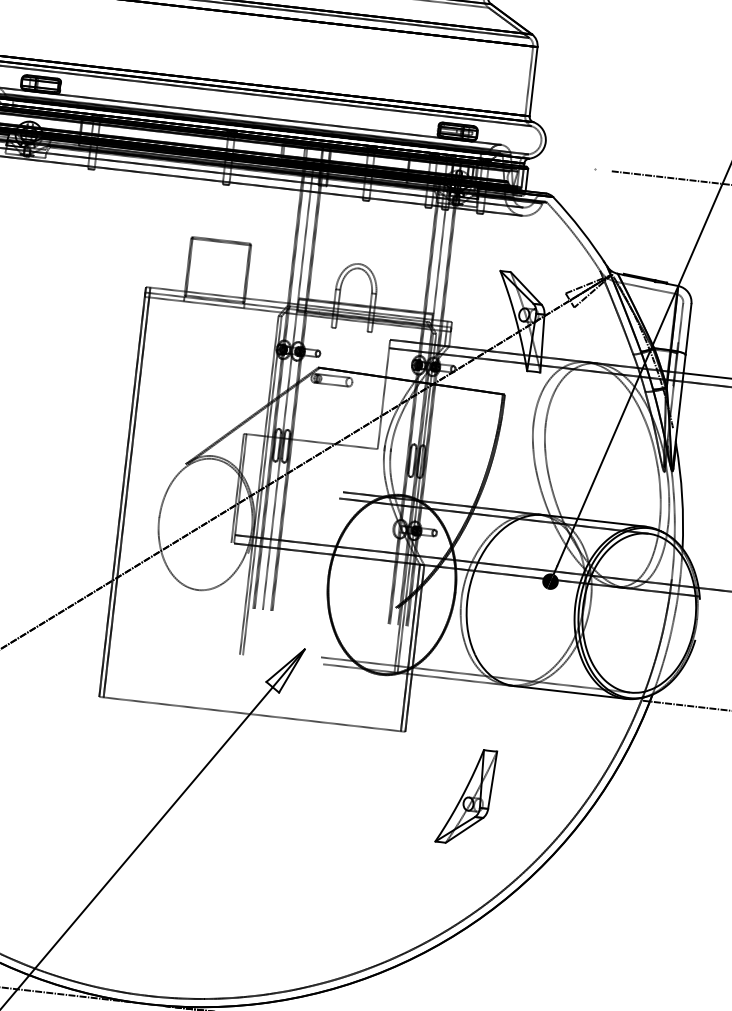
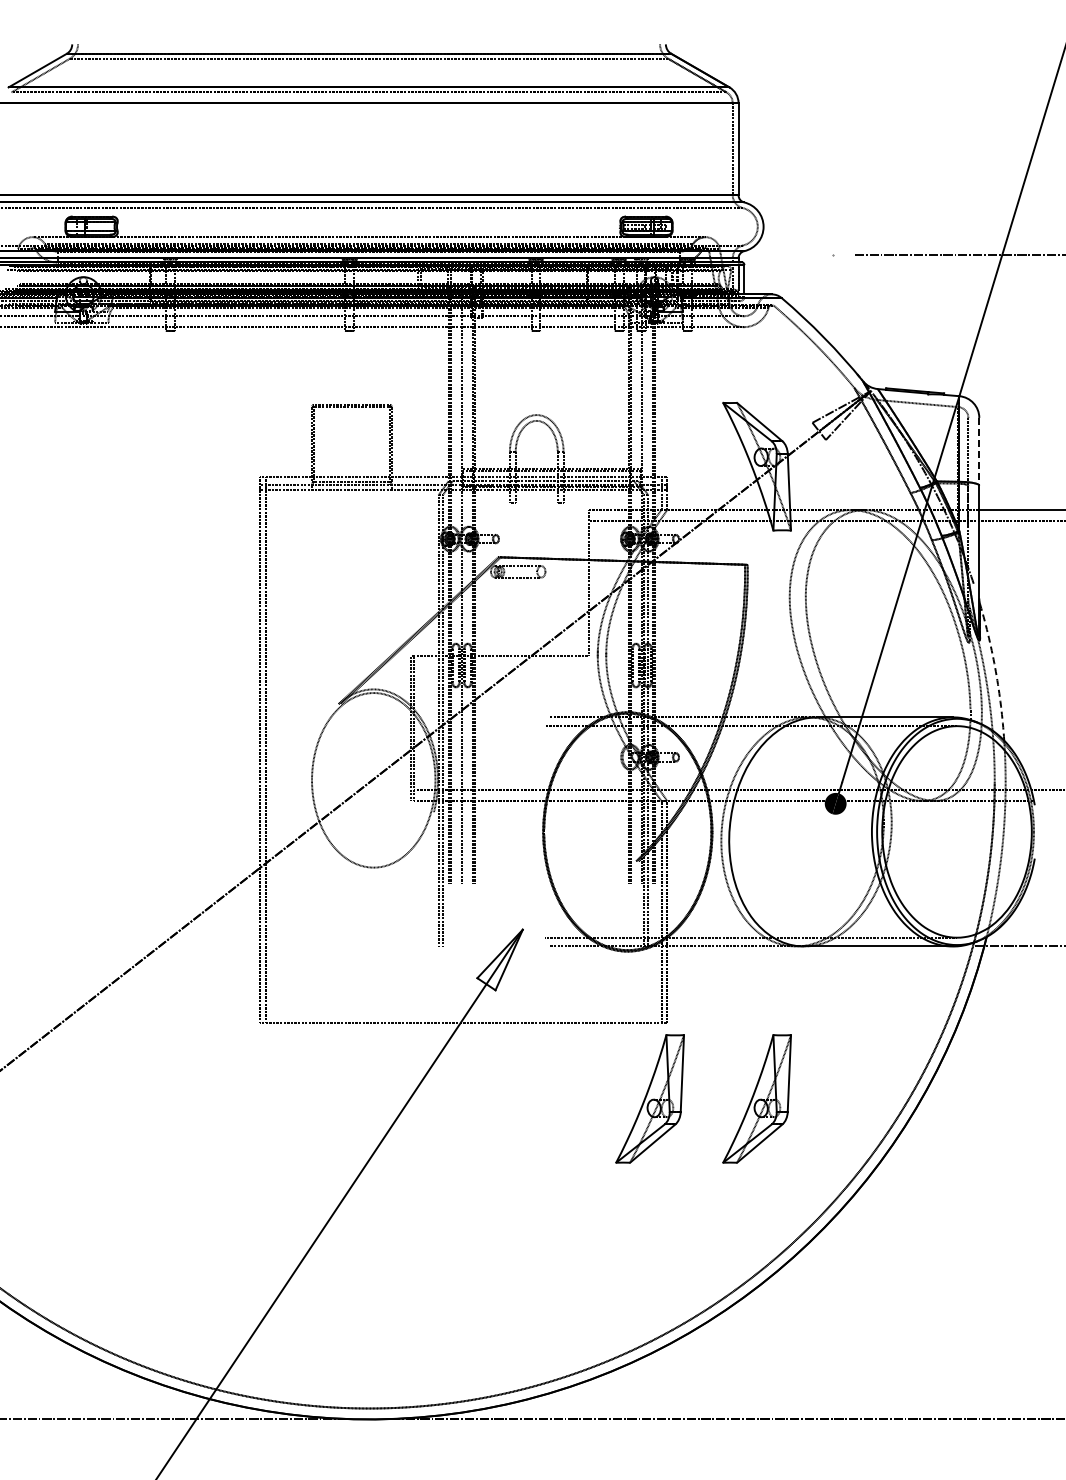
line: (688, 329) -> (979, 451), solid -> dashed
arc: (681, 495) -> (995, 671), solid -> dashed
part: (385, 787) -> (649, 1098), added

